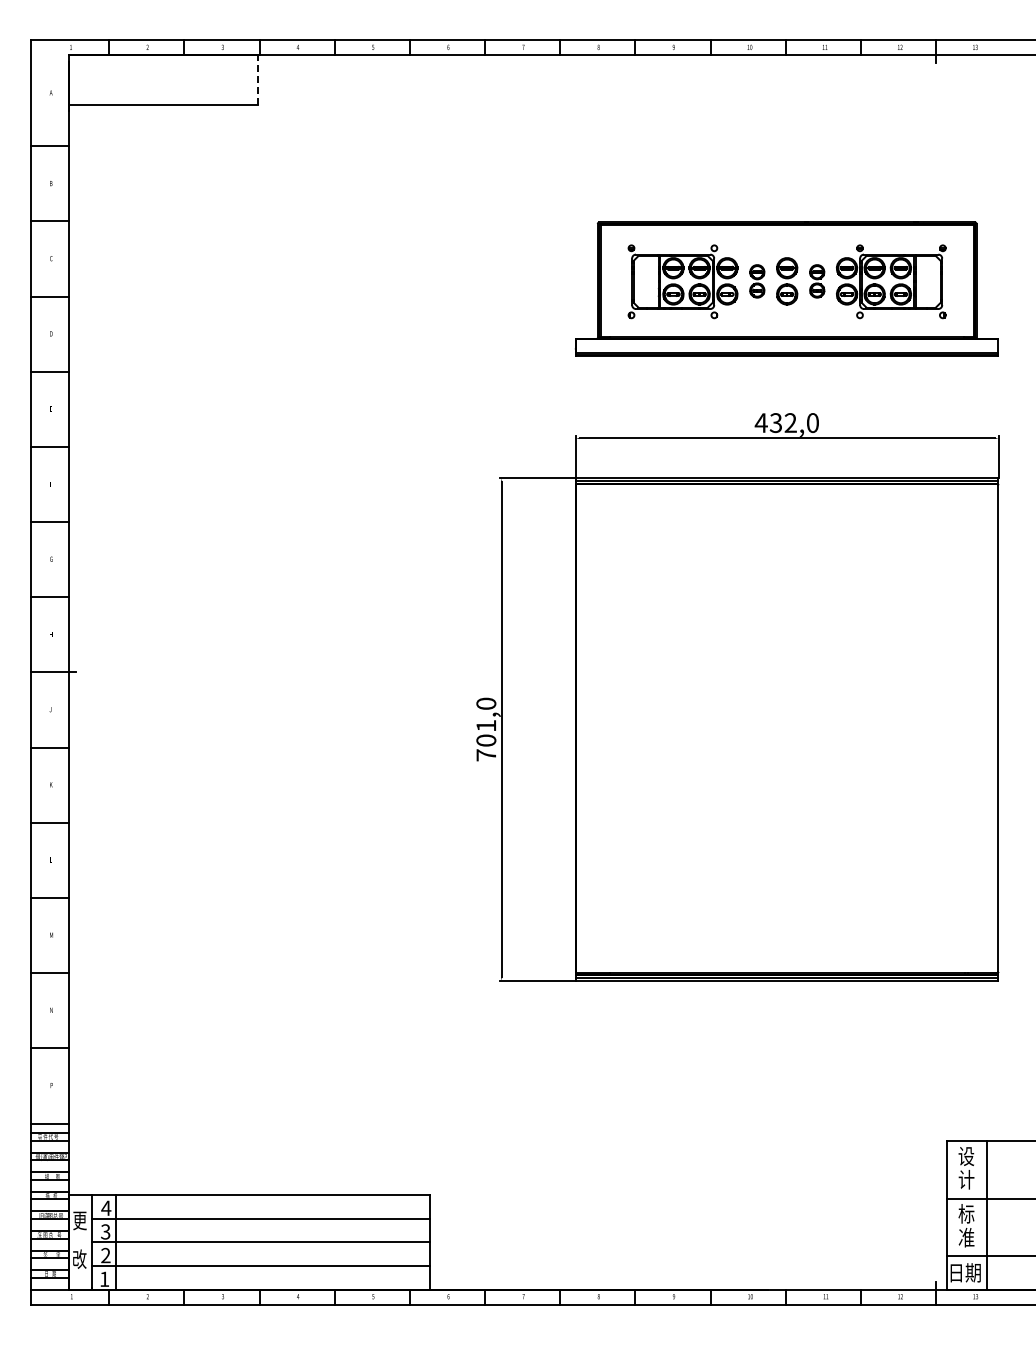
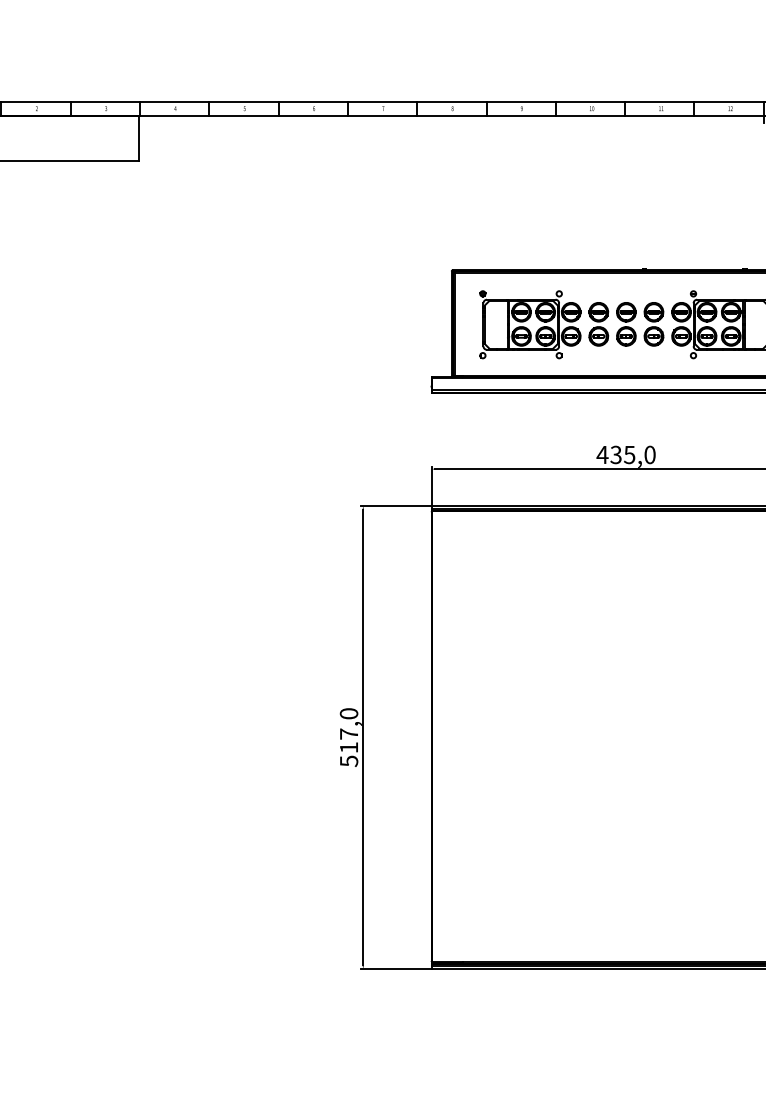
line: (258, 79) -> (139, 138), dashed -> solid
part: (757, 281) -> (599, 324), size x1.43
part: (817, 281) -> (654, 324), size x1.43
text: (790, 423) -> (629, 455), 432,0 -> 435,0
text: (486, 740) -> (349, 747), 701,0 -> 517,0

